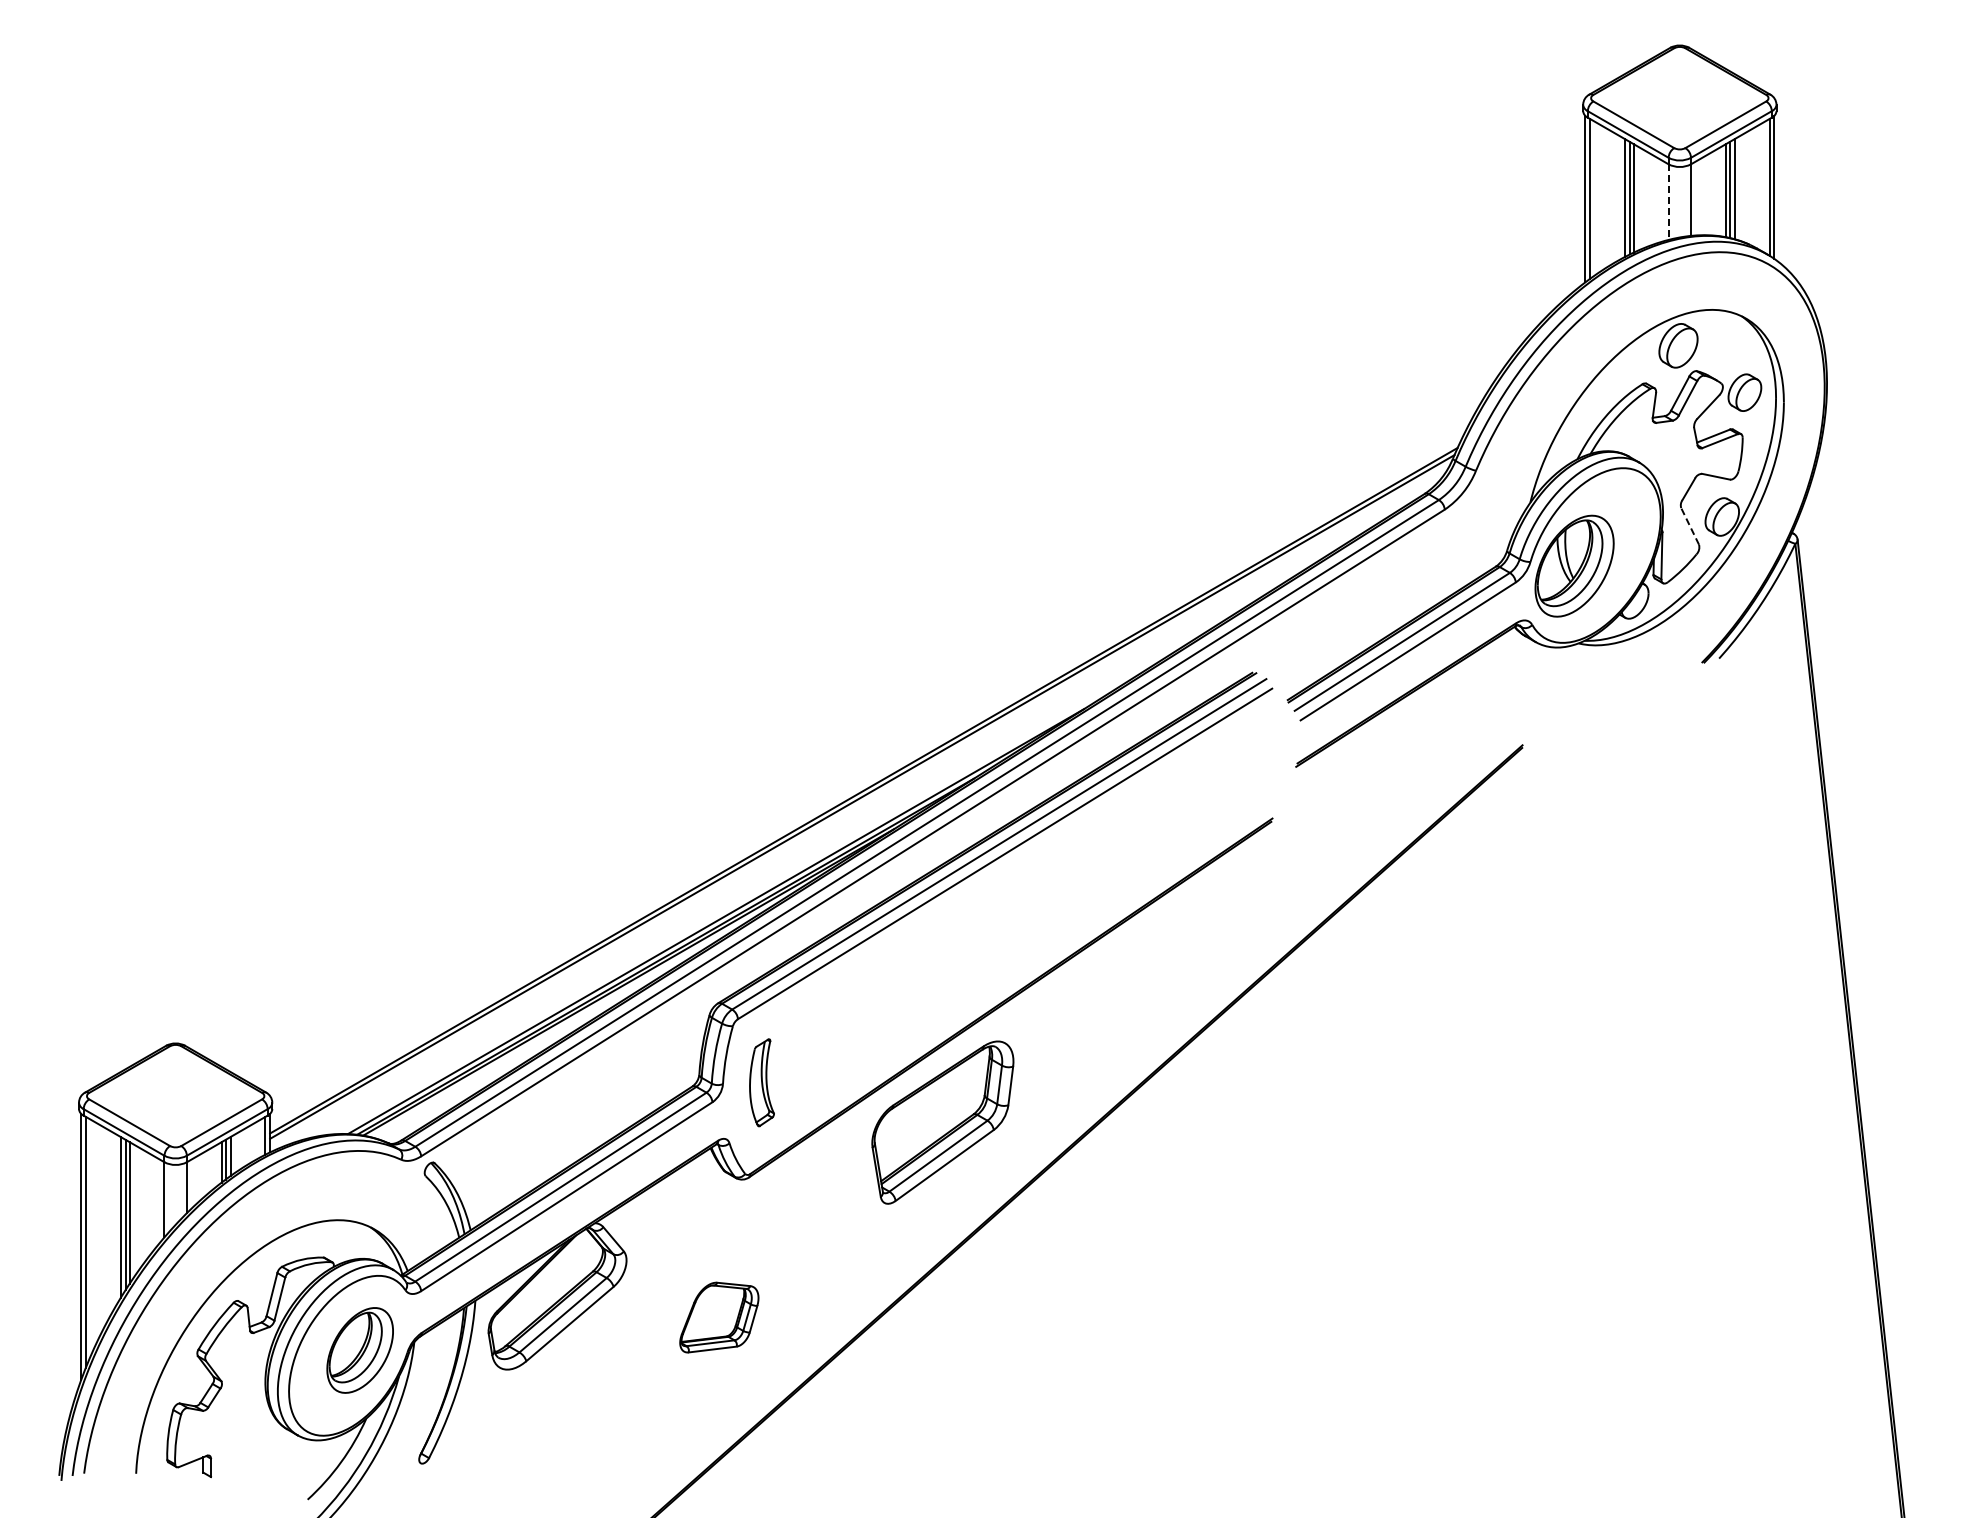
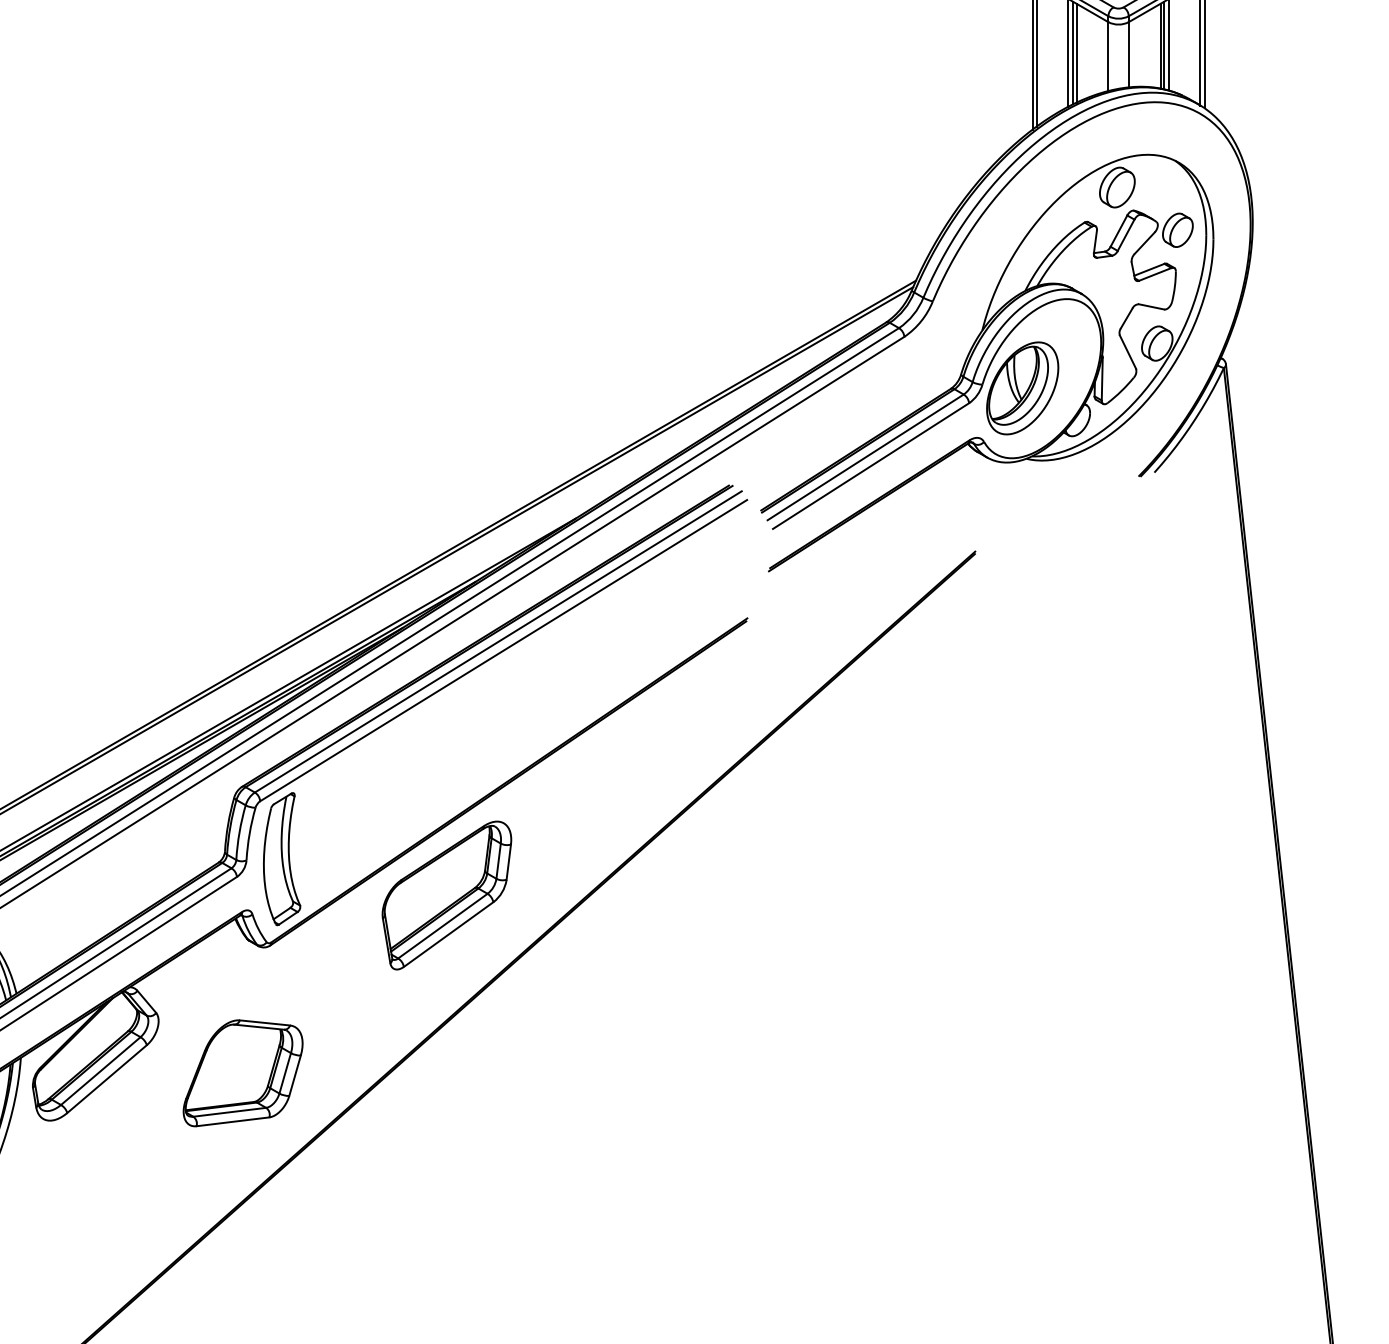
line: (1668, 202) -> (1108, 56), dashed -> solid
line: (1689, 525) -> (1127, 351), dashed -> solid
part: (761, 1082) -> (281, 858), size x1.67
part: (719, 1317) -> (243, 1073), size x1.67

